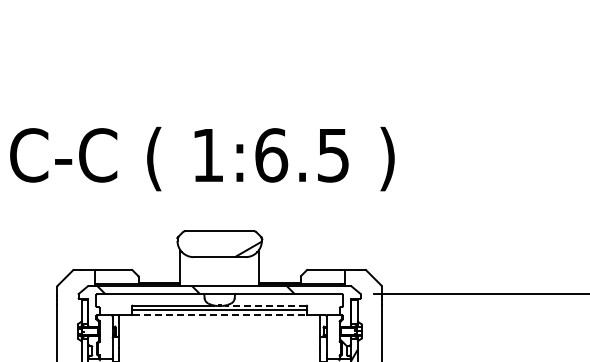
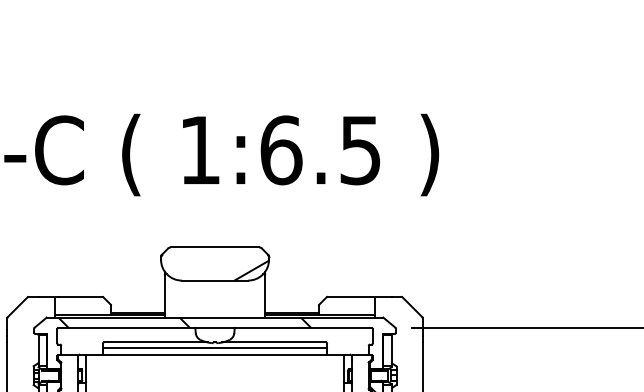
line: (265, 305) -> (273, 342), dashed -> solid
line: (219, 315) -> (214, 355), dashed -> solid

